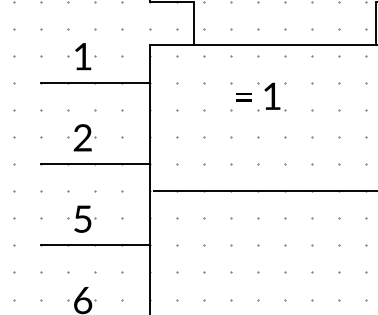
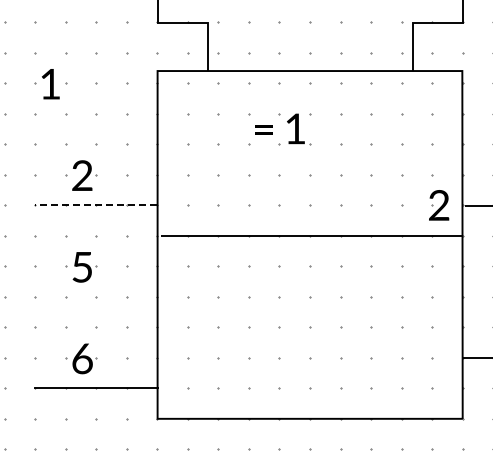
text: (82, 56) -> (50, 84), moved
line: (95, 82) -> (96, 113), removed
line: (94, 164) -> (95, 205), solid -> dashed
line: (95, 245) -> (96, 296), removed

